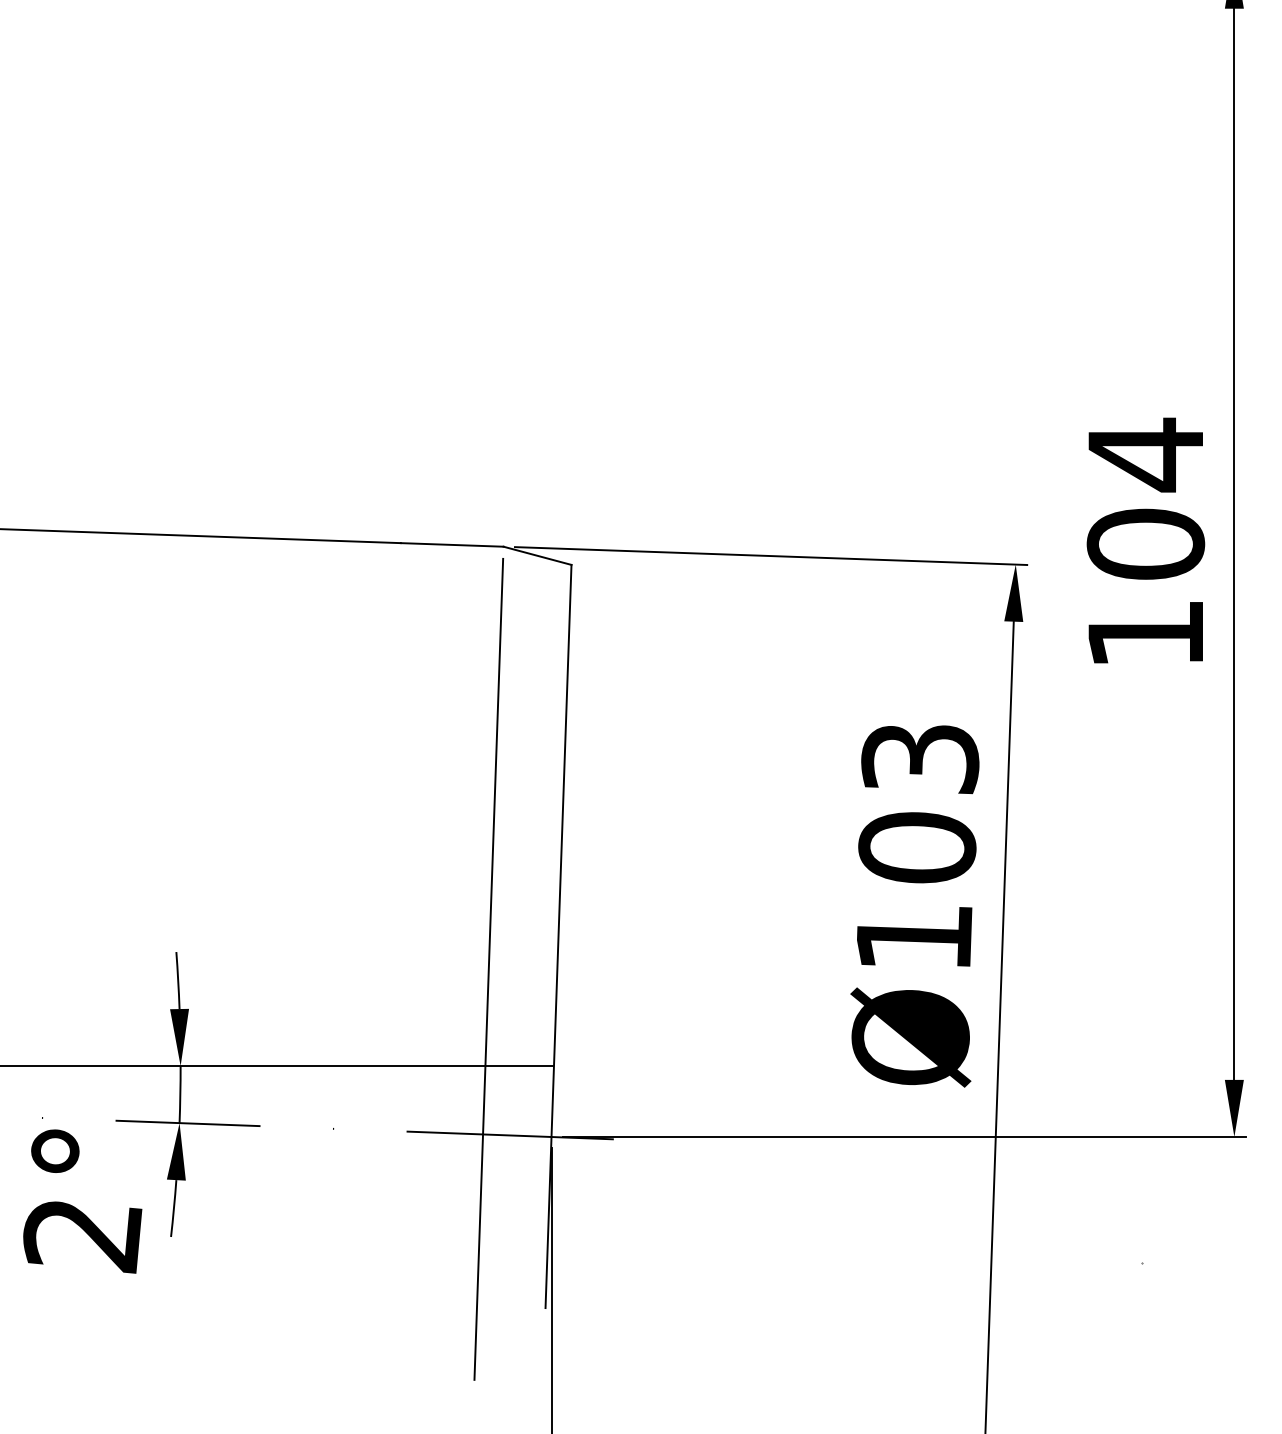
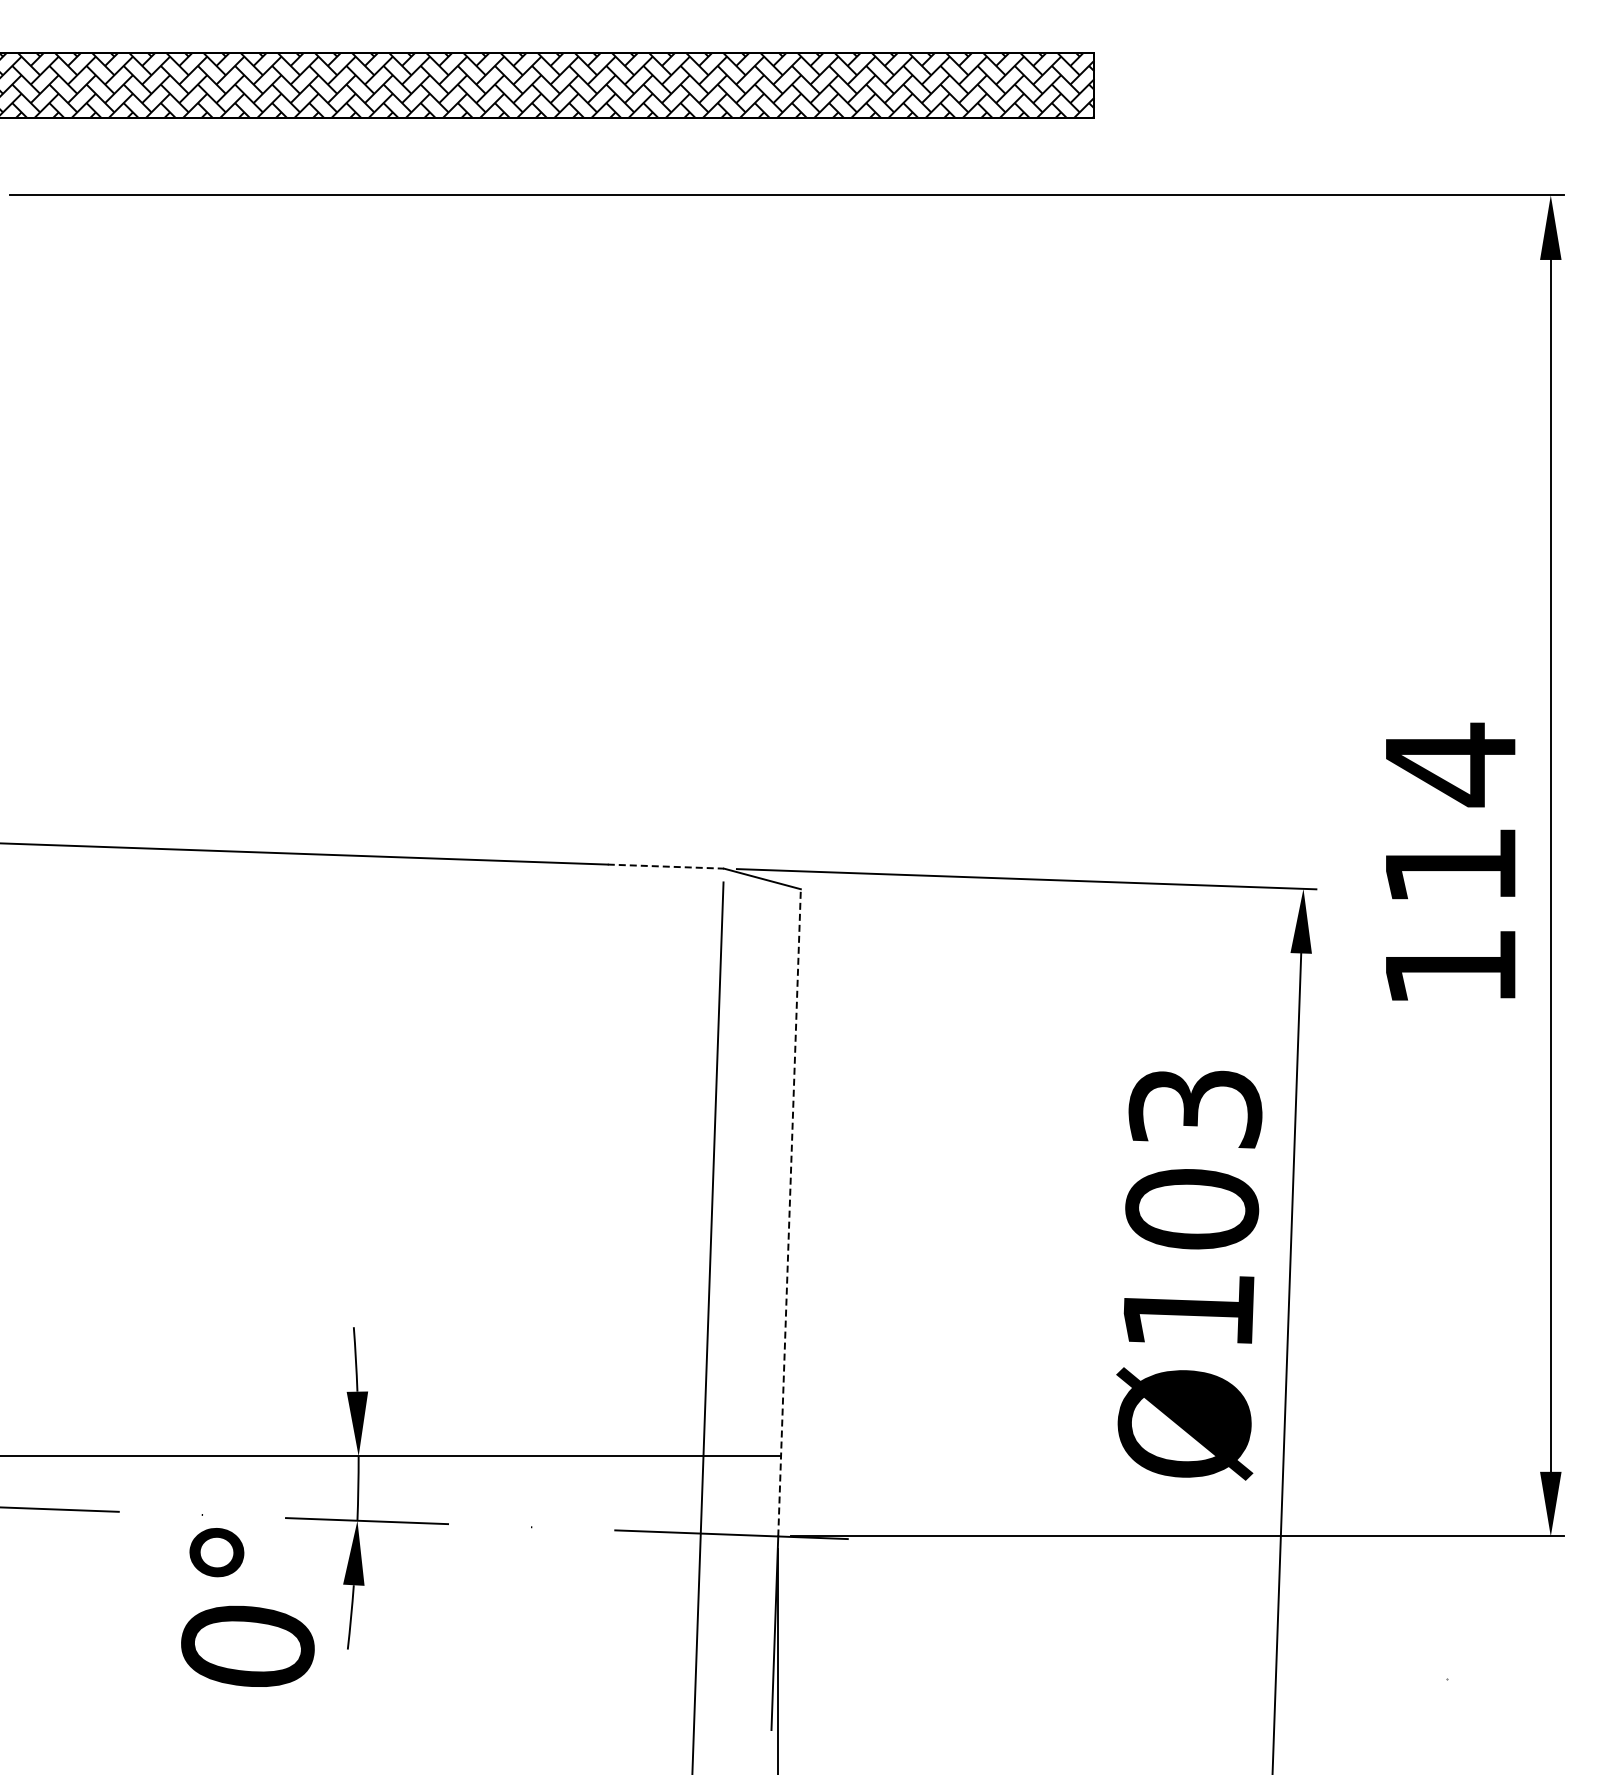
text: (1145, 543) -> (1450, 865), 104 -> 114
line: (452, 544) -> (666, 866), solid -> dashed
line: (561, 850) -> (789, 1212), solid -> dashed
text: (82, 1236) -> (247, 1648), 2° -> 0°

